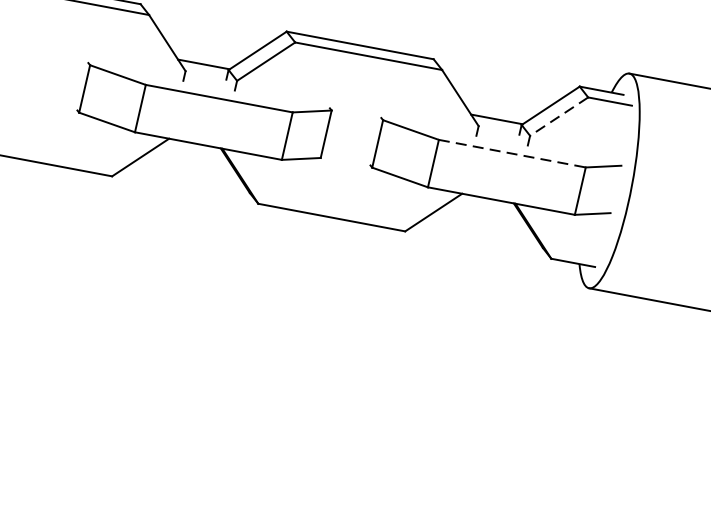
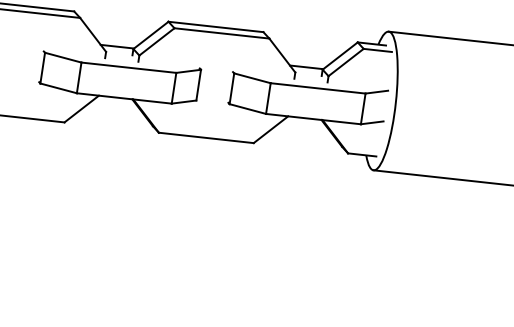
line: (558, 116) -> (345, 62), dashed -> solid
line: (512, 153) -> (318, 88), dashed -> solid

